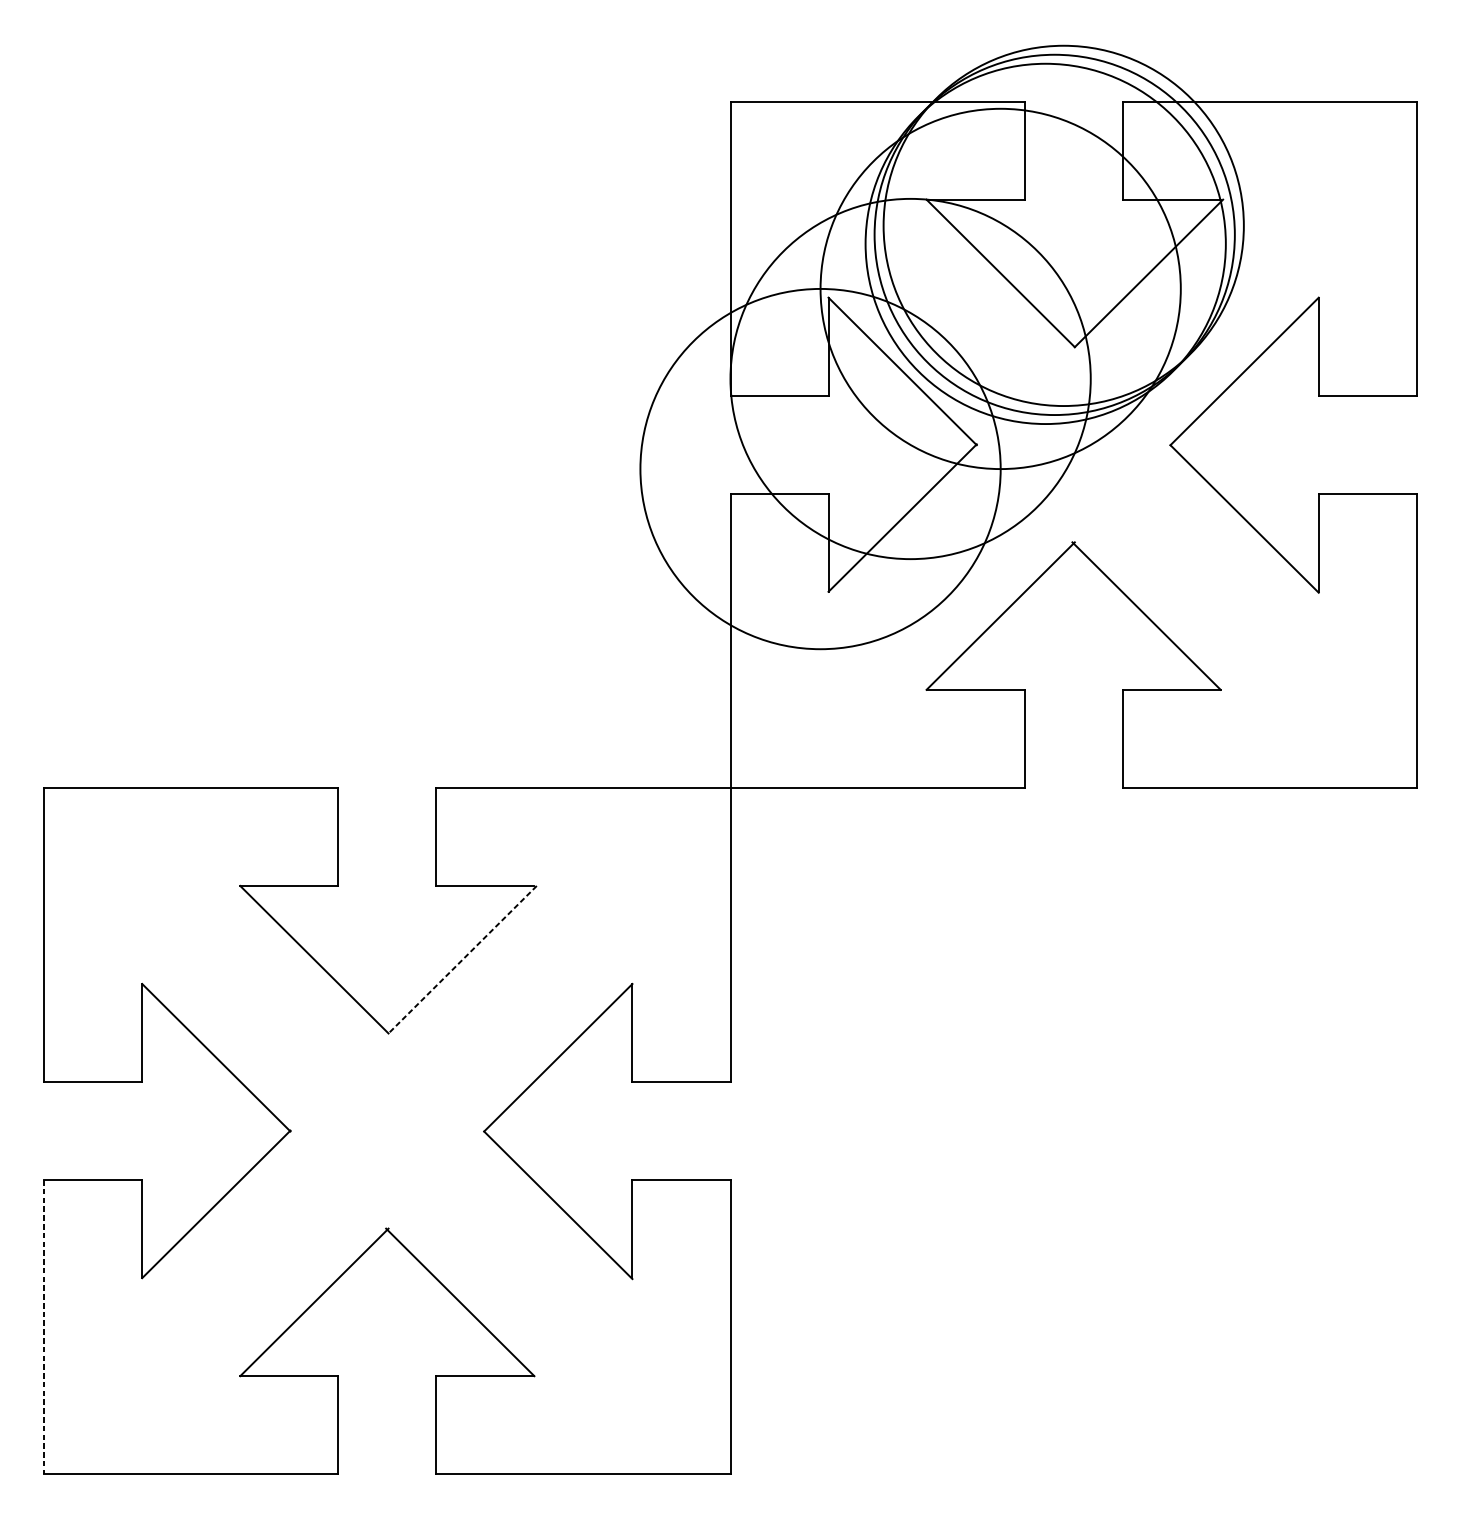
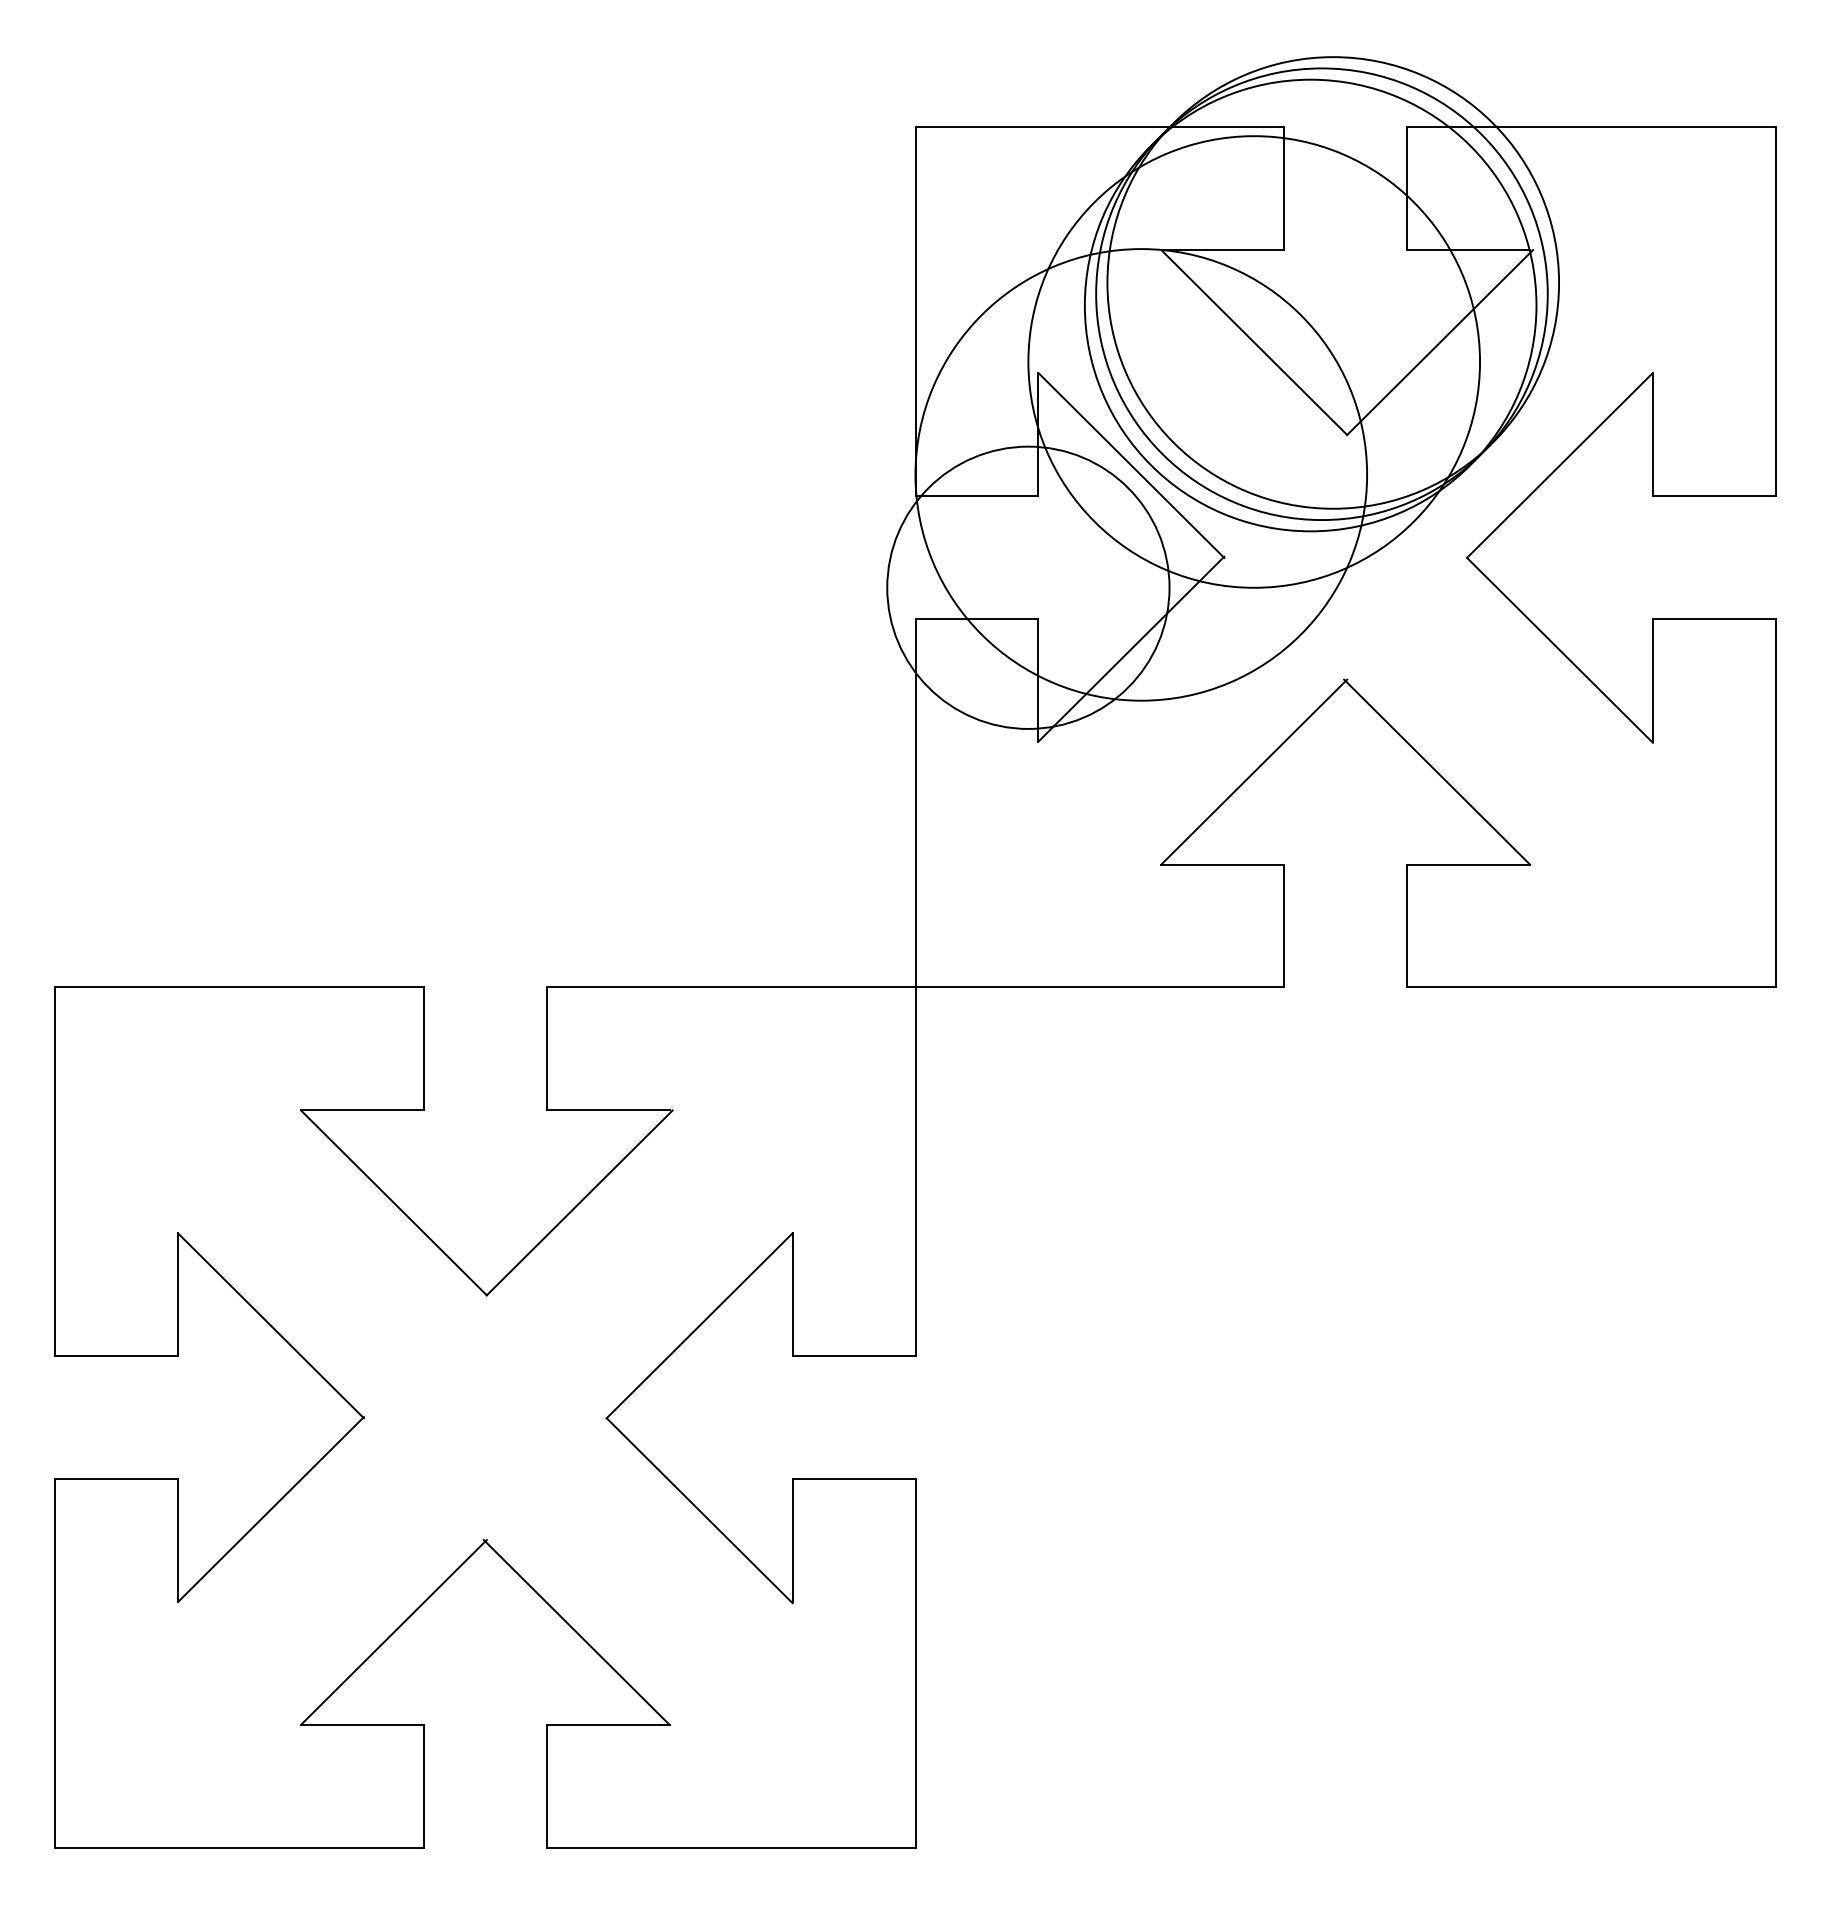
circle: (820, 468) -> (1028, 587), size x0.62
line: (462, 960) -> (579, 1203), dashed -> solid
line: (44, 1327) -> (55, 1663), dashed -> solid

